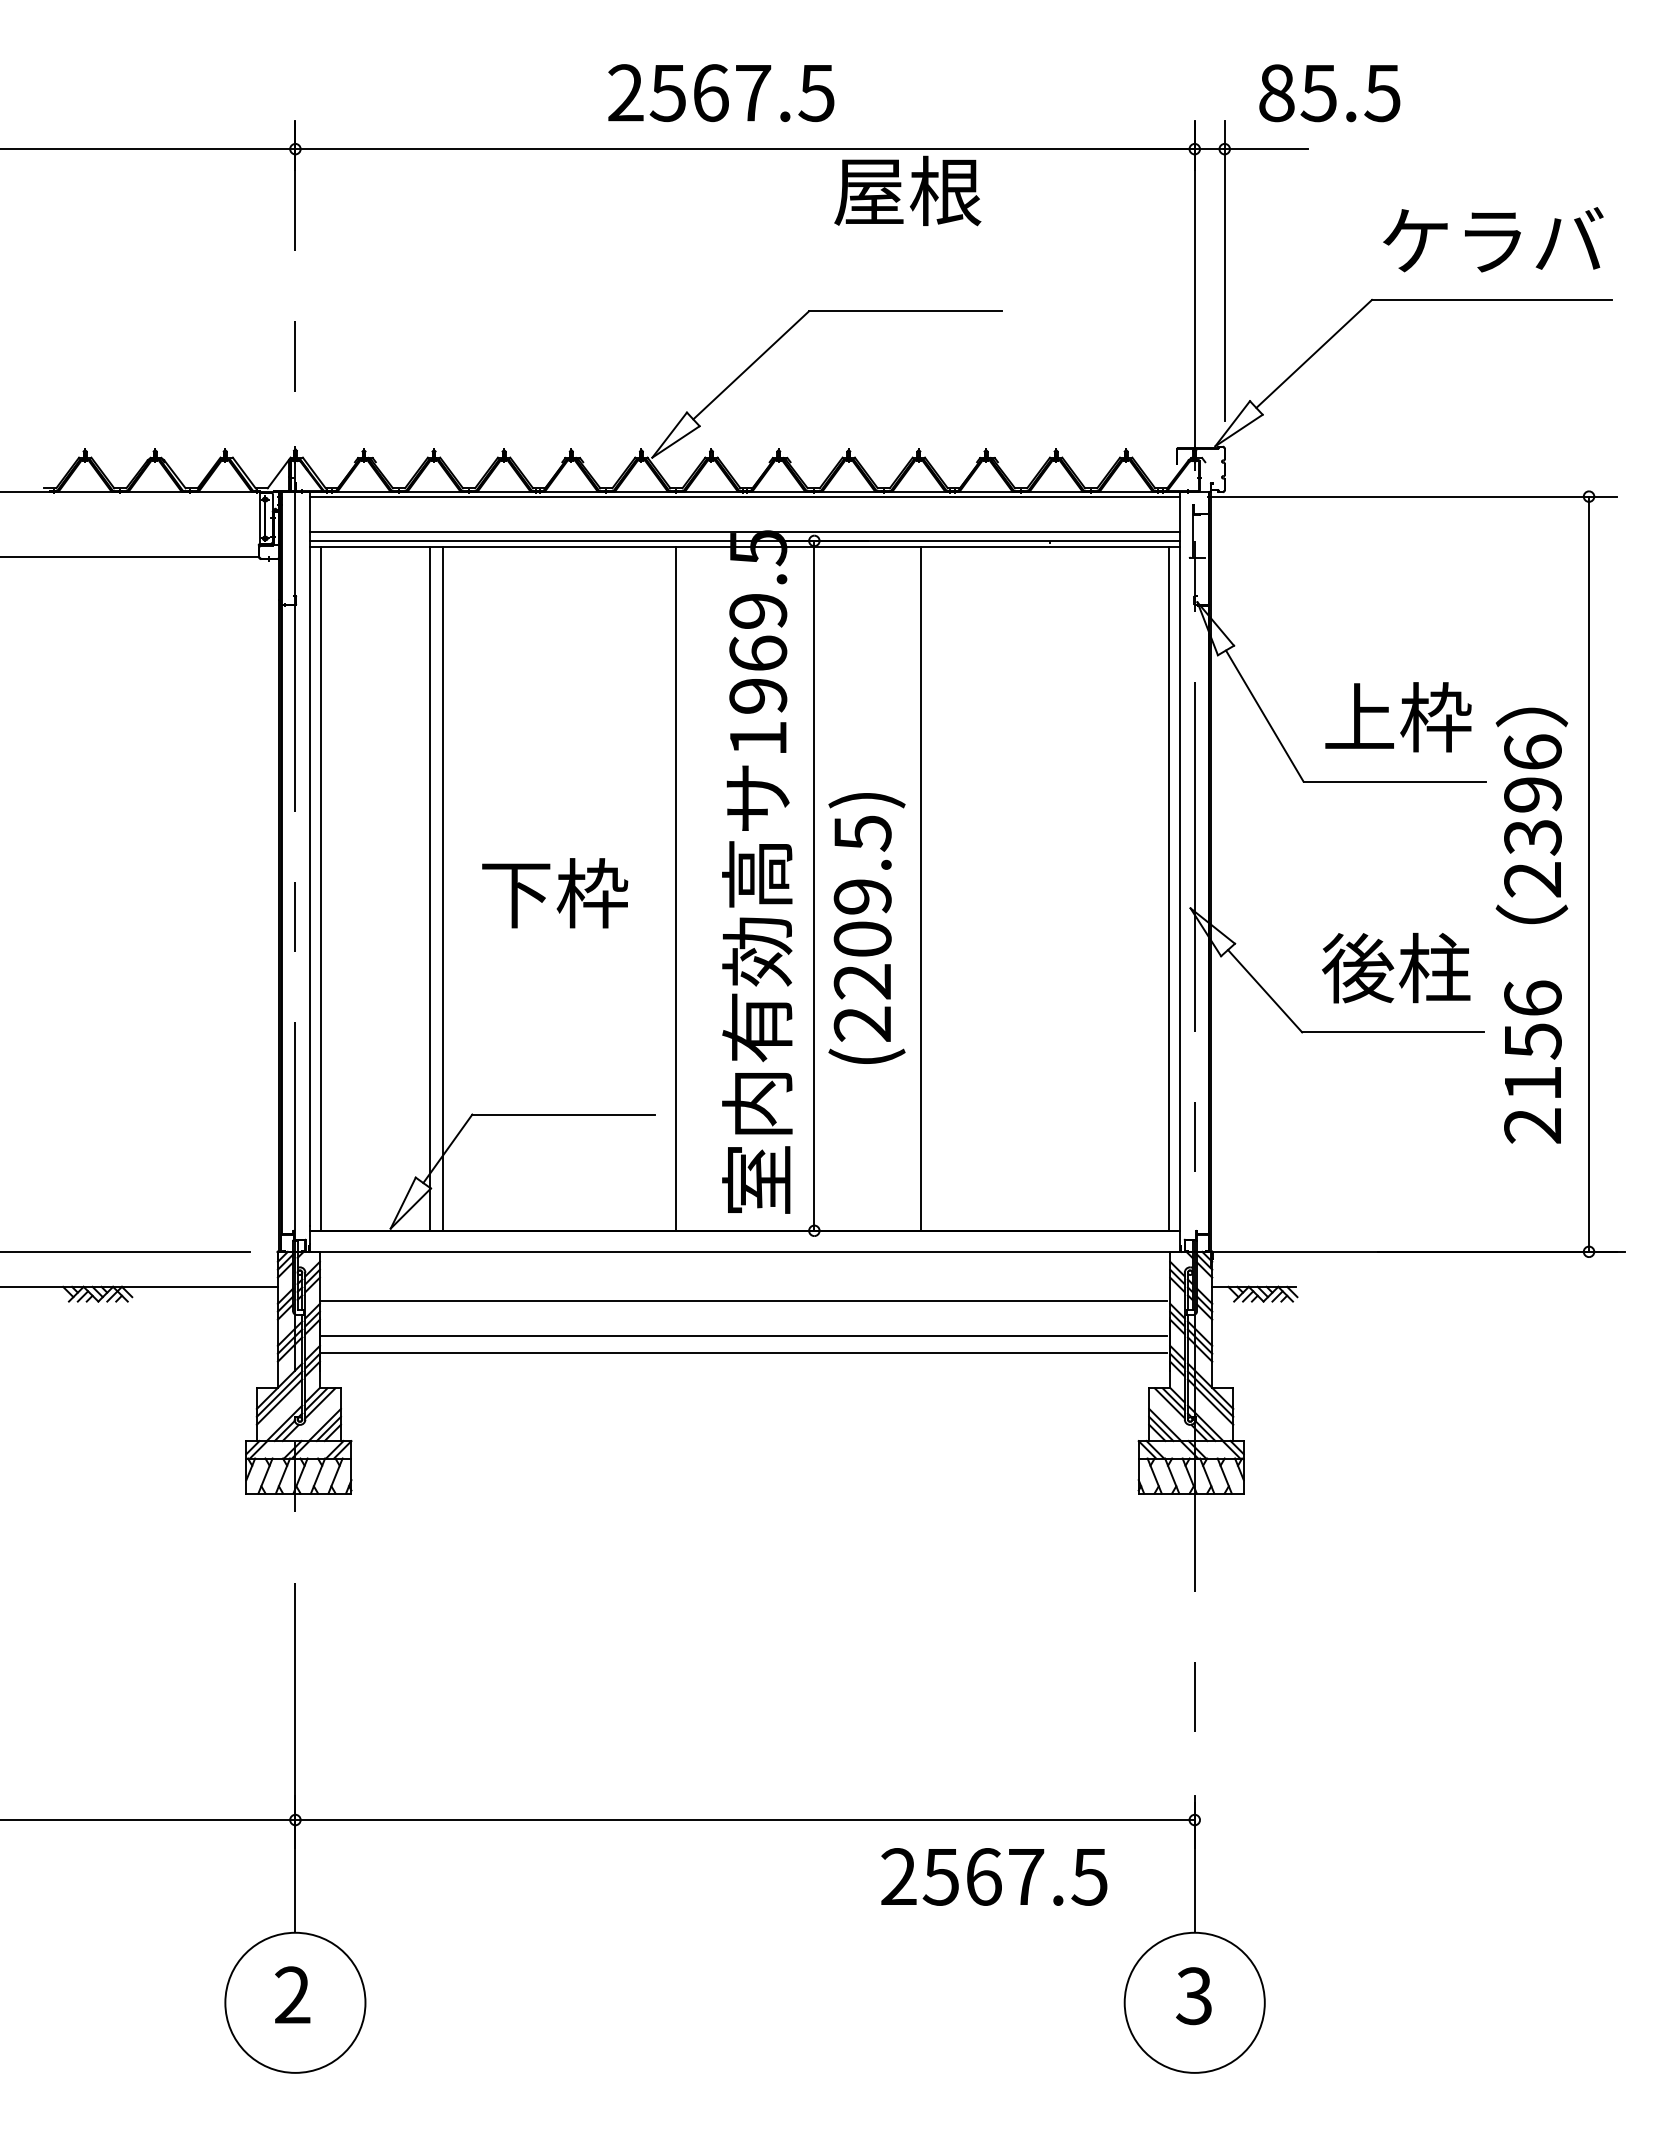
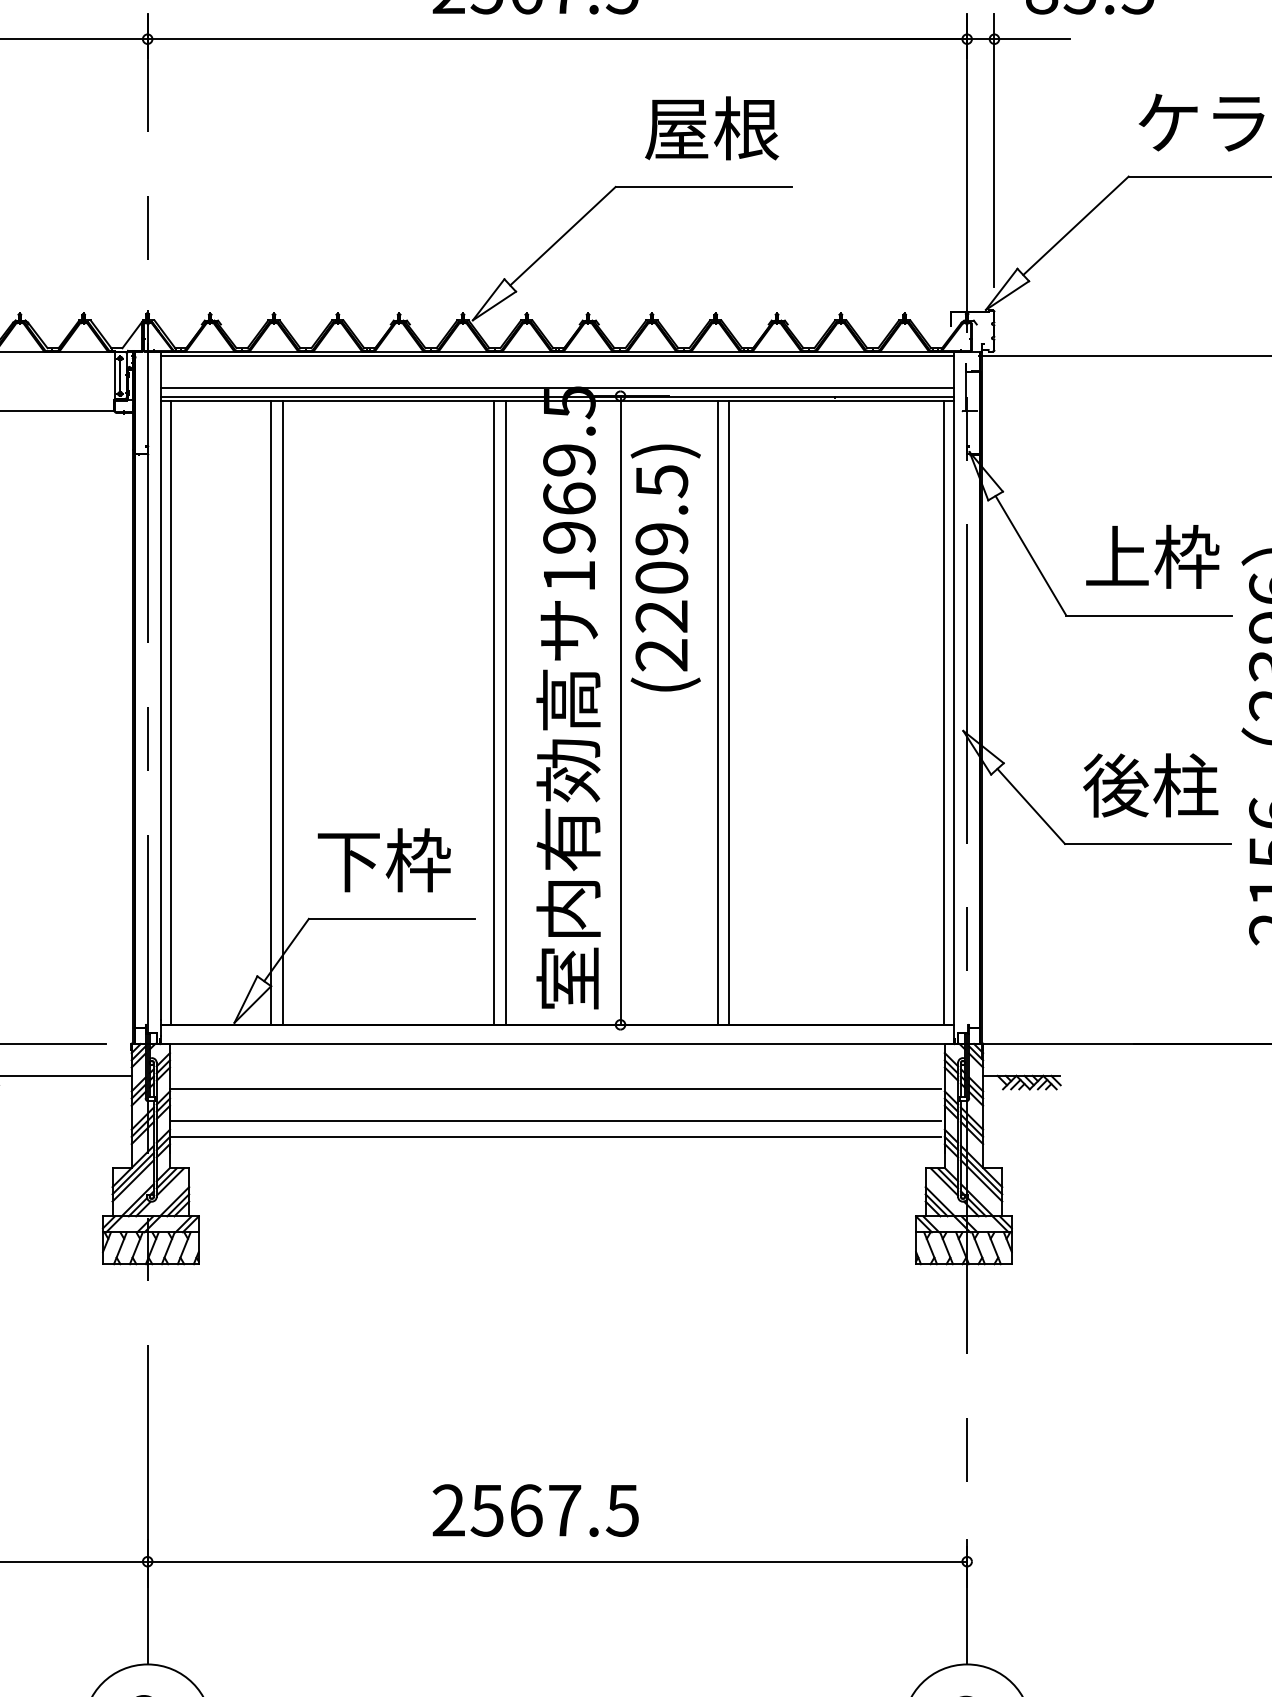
text: (907, 190) -> (711, 127), moved
line: (688, 888) -> (505, 712), added
line: (933, 888) -> (729, 712), added
text: (555, 893) -> (384, 860), moved
text: (866, 928) -> (665, 568), moved
text: (994, 1876) -> (535, 1510), moved

